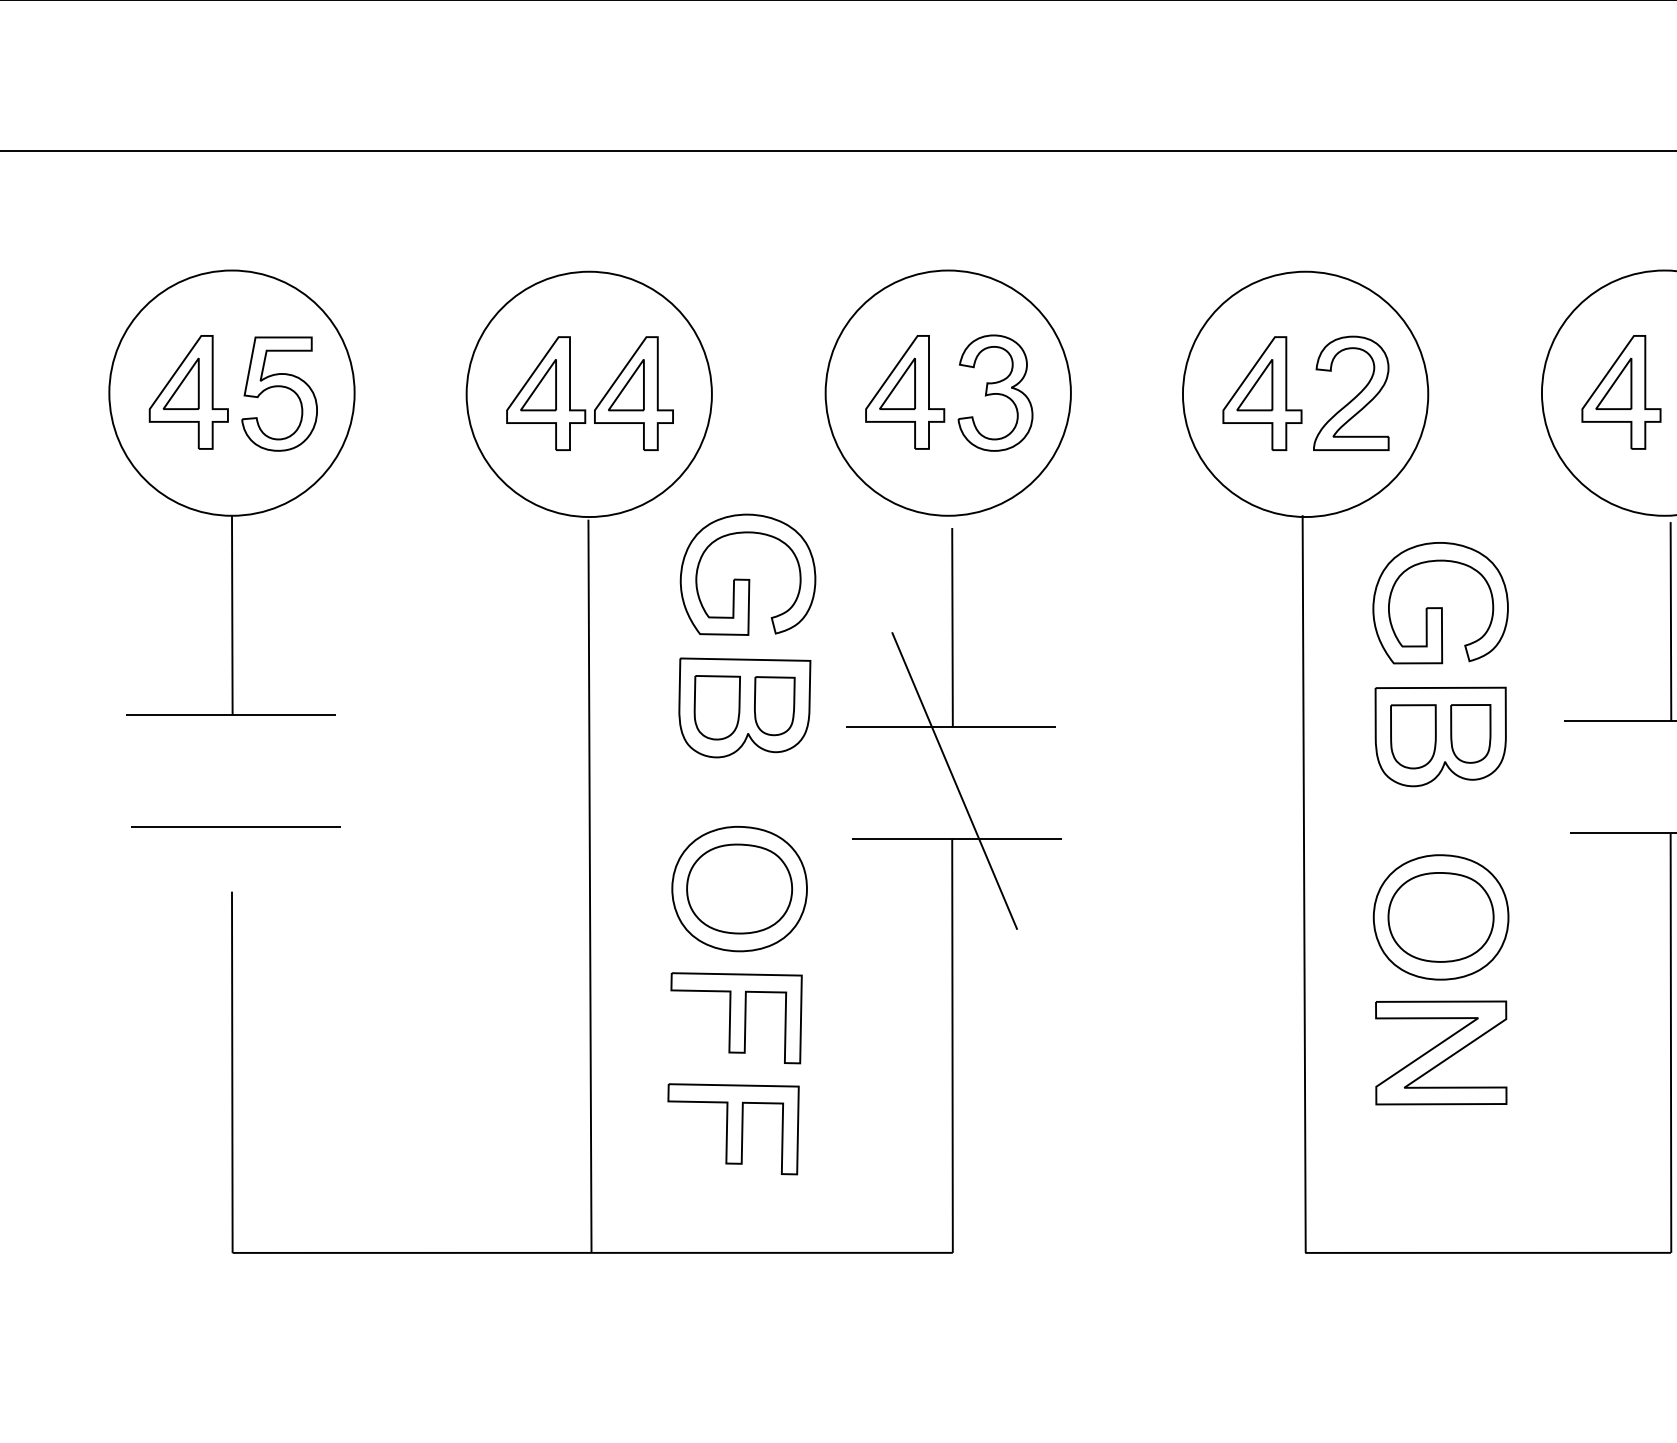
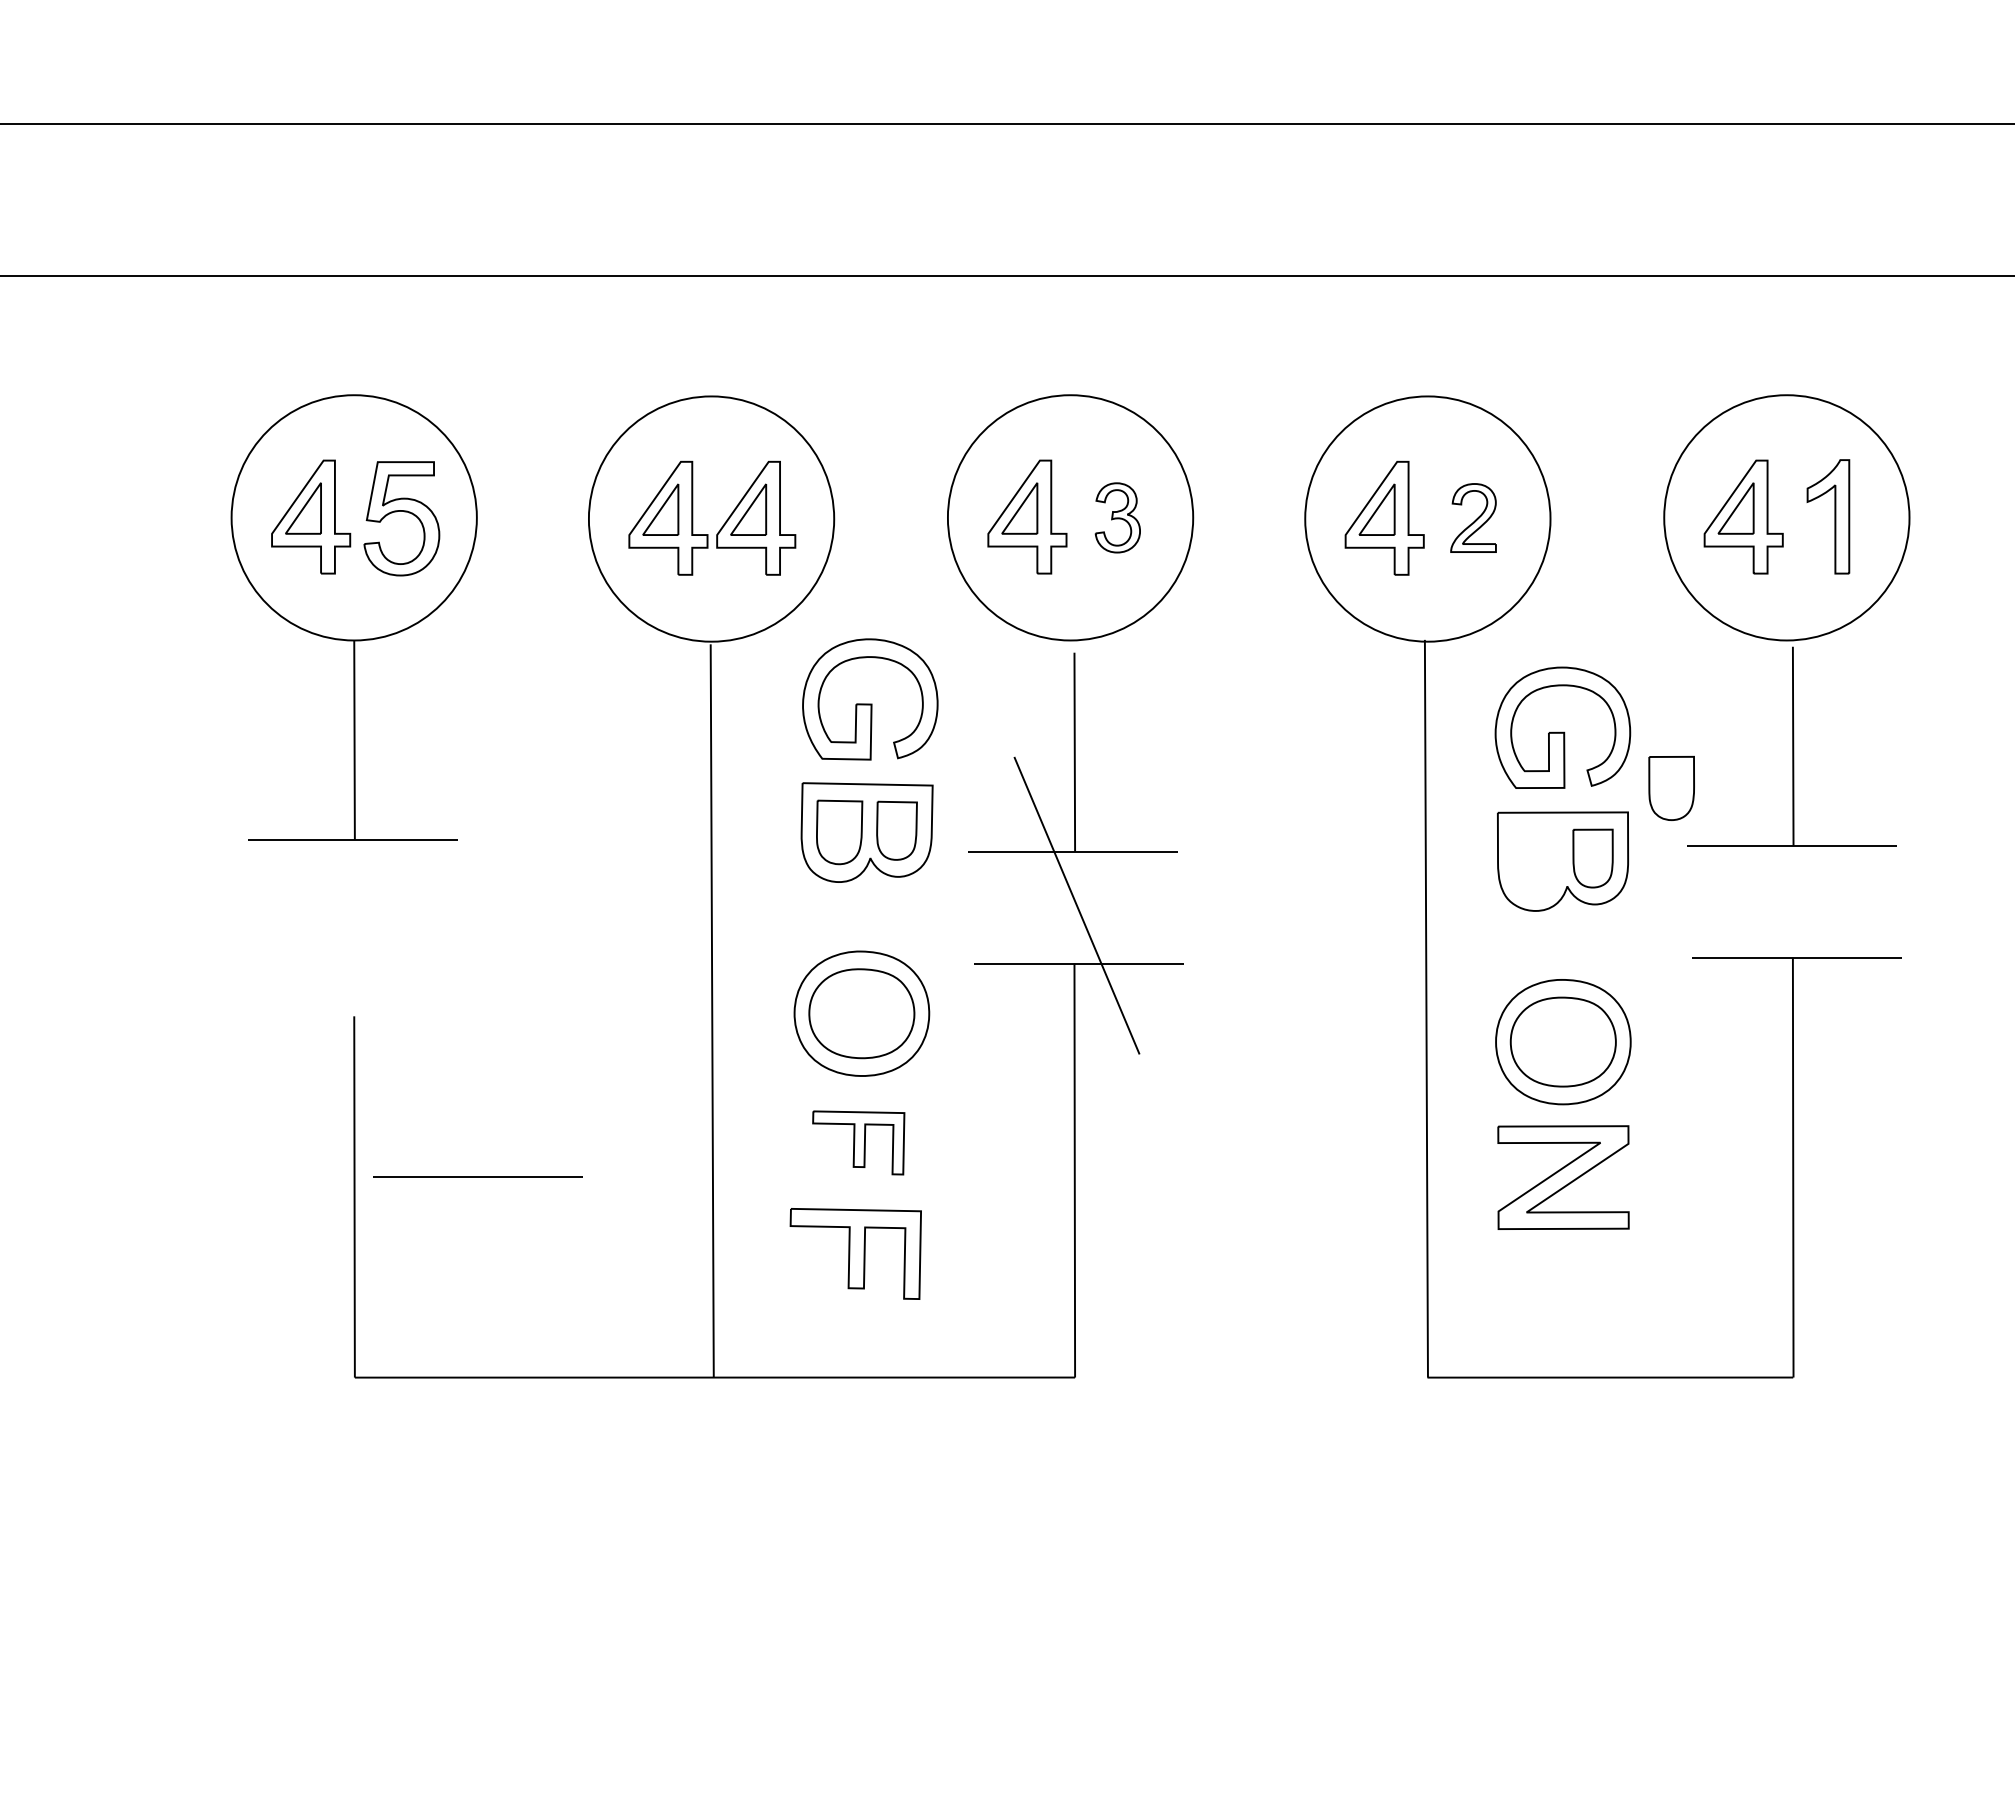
part: (995, 392) -> (1117, 517), size x0.6
part: (1351, 392) -> (1473, 517), size x0.6
part: (1413, 736) -> (1671, 788), moved
line: (236, 826) -> (477, 1176), moved
part: (736, 1017) -> (858, 1142), size x0.7

